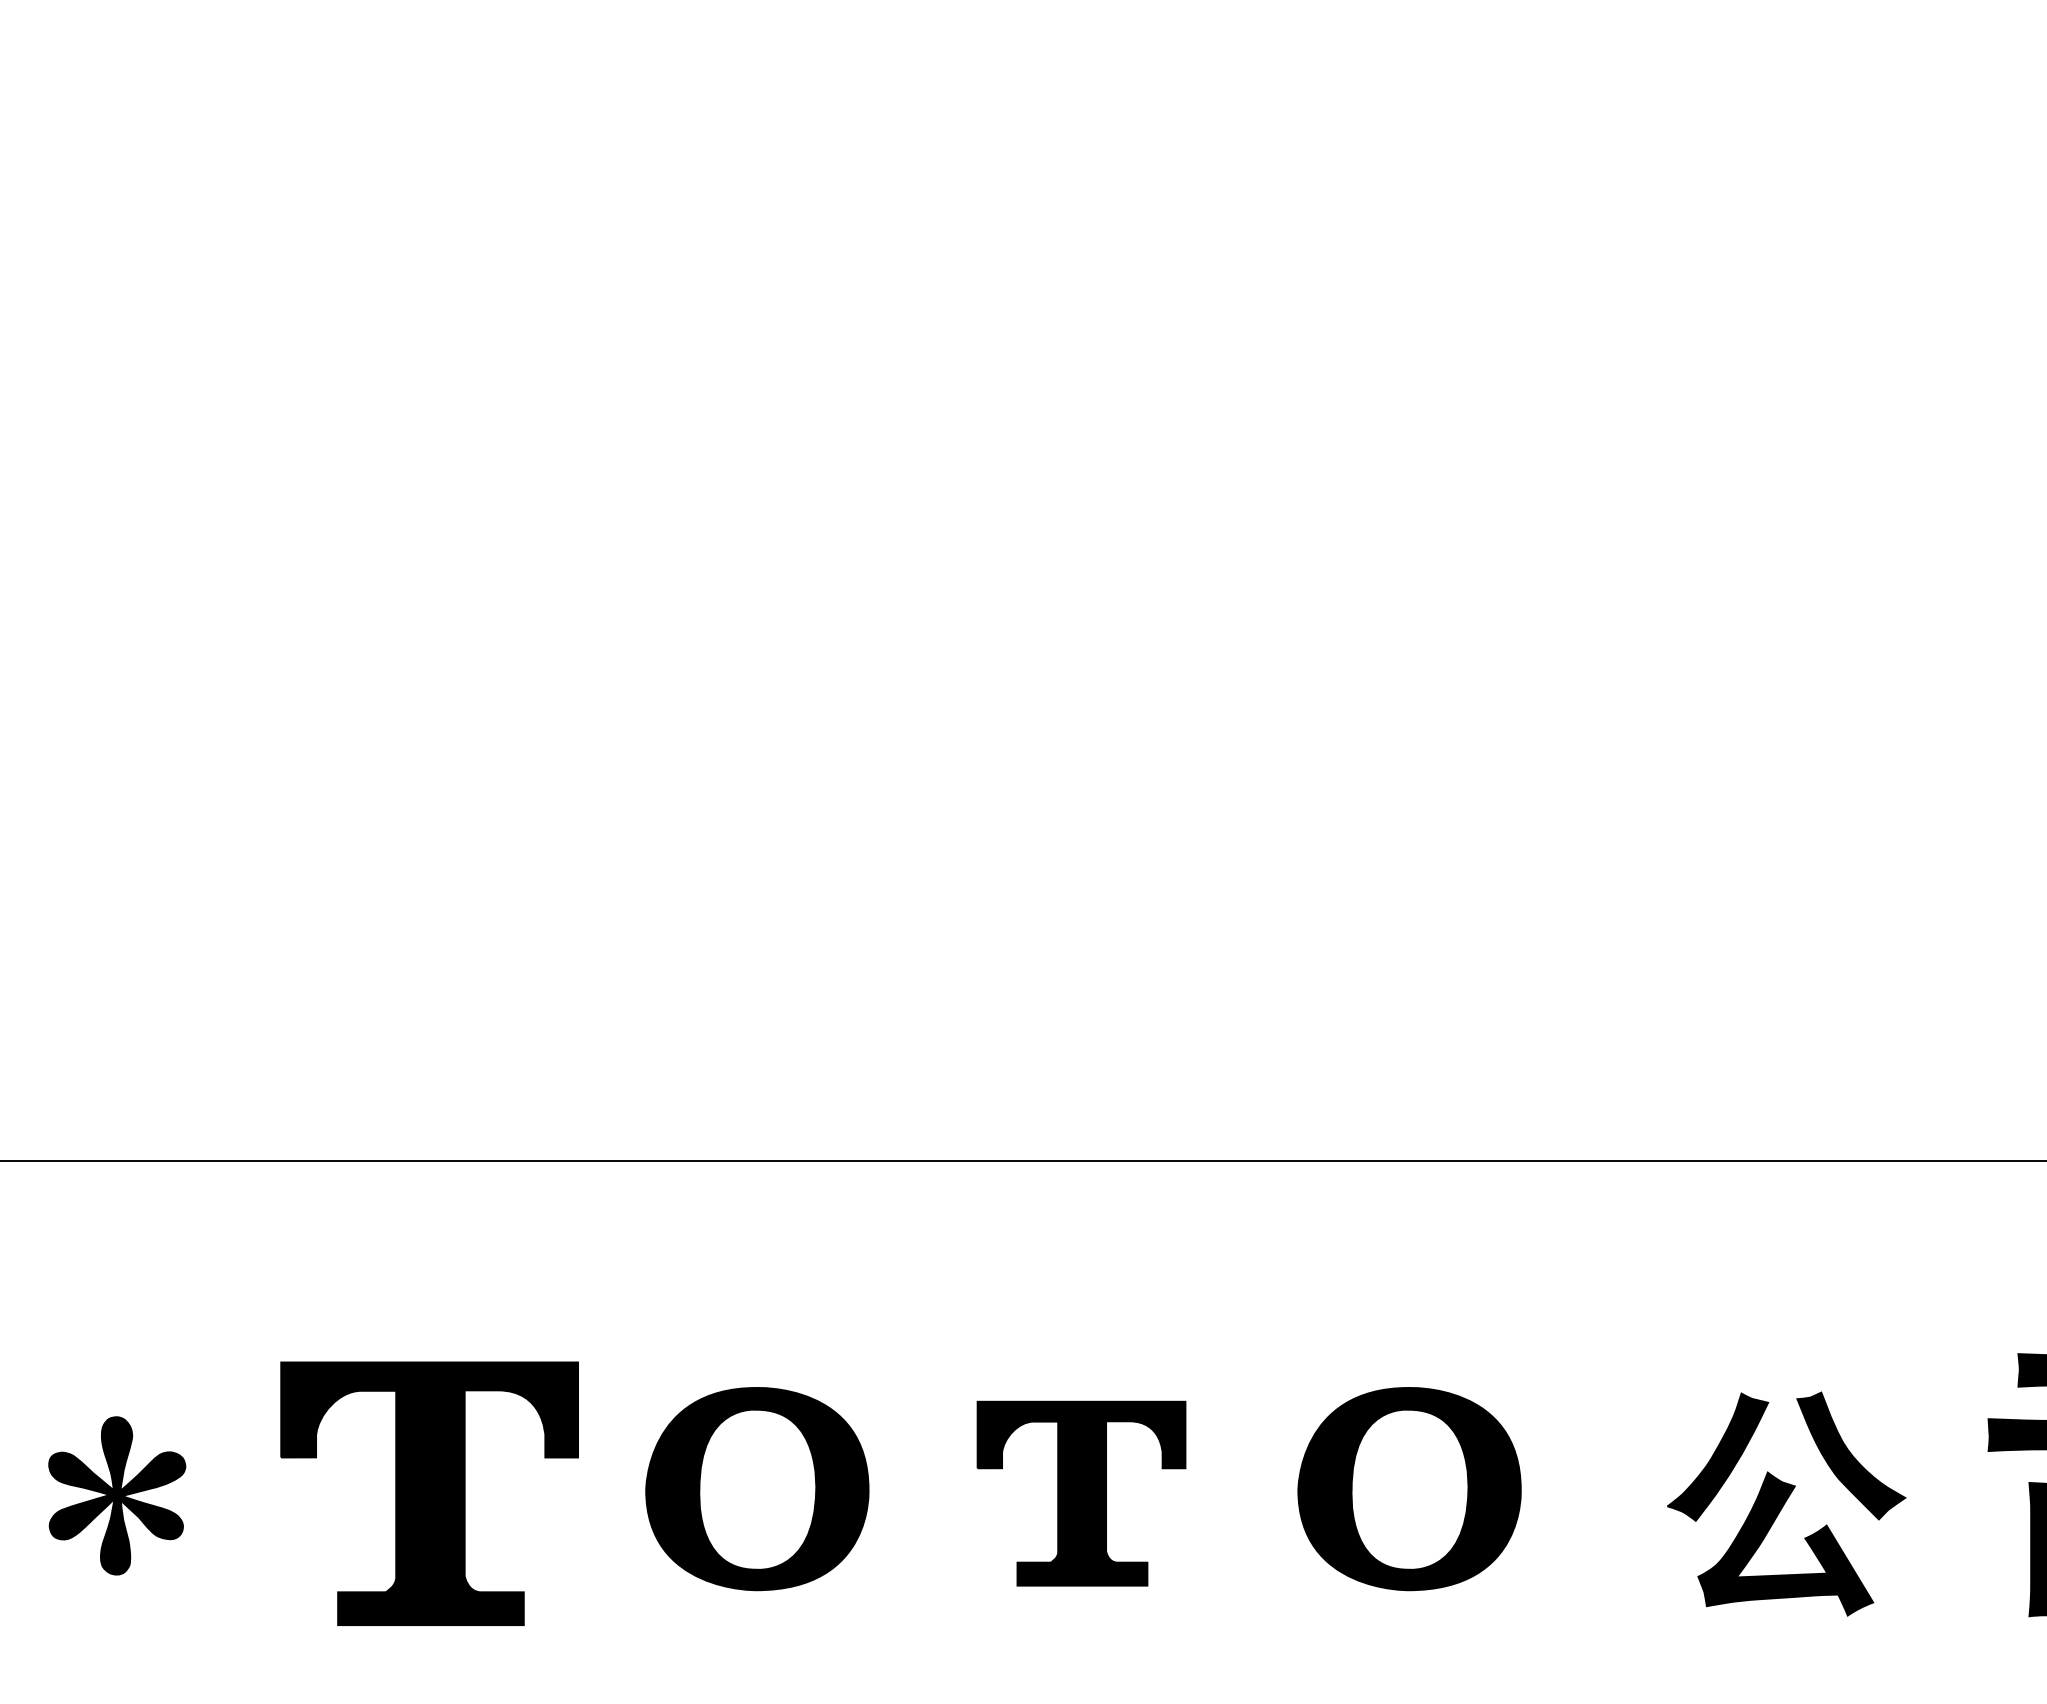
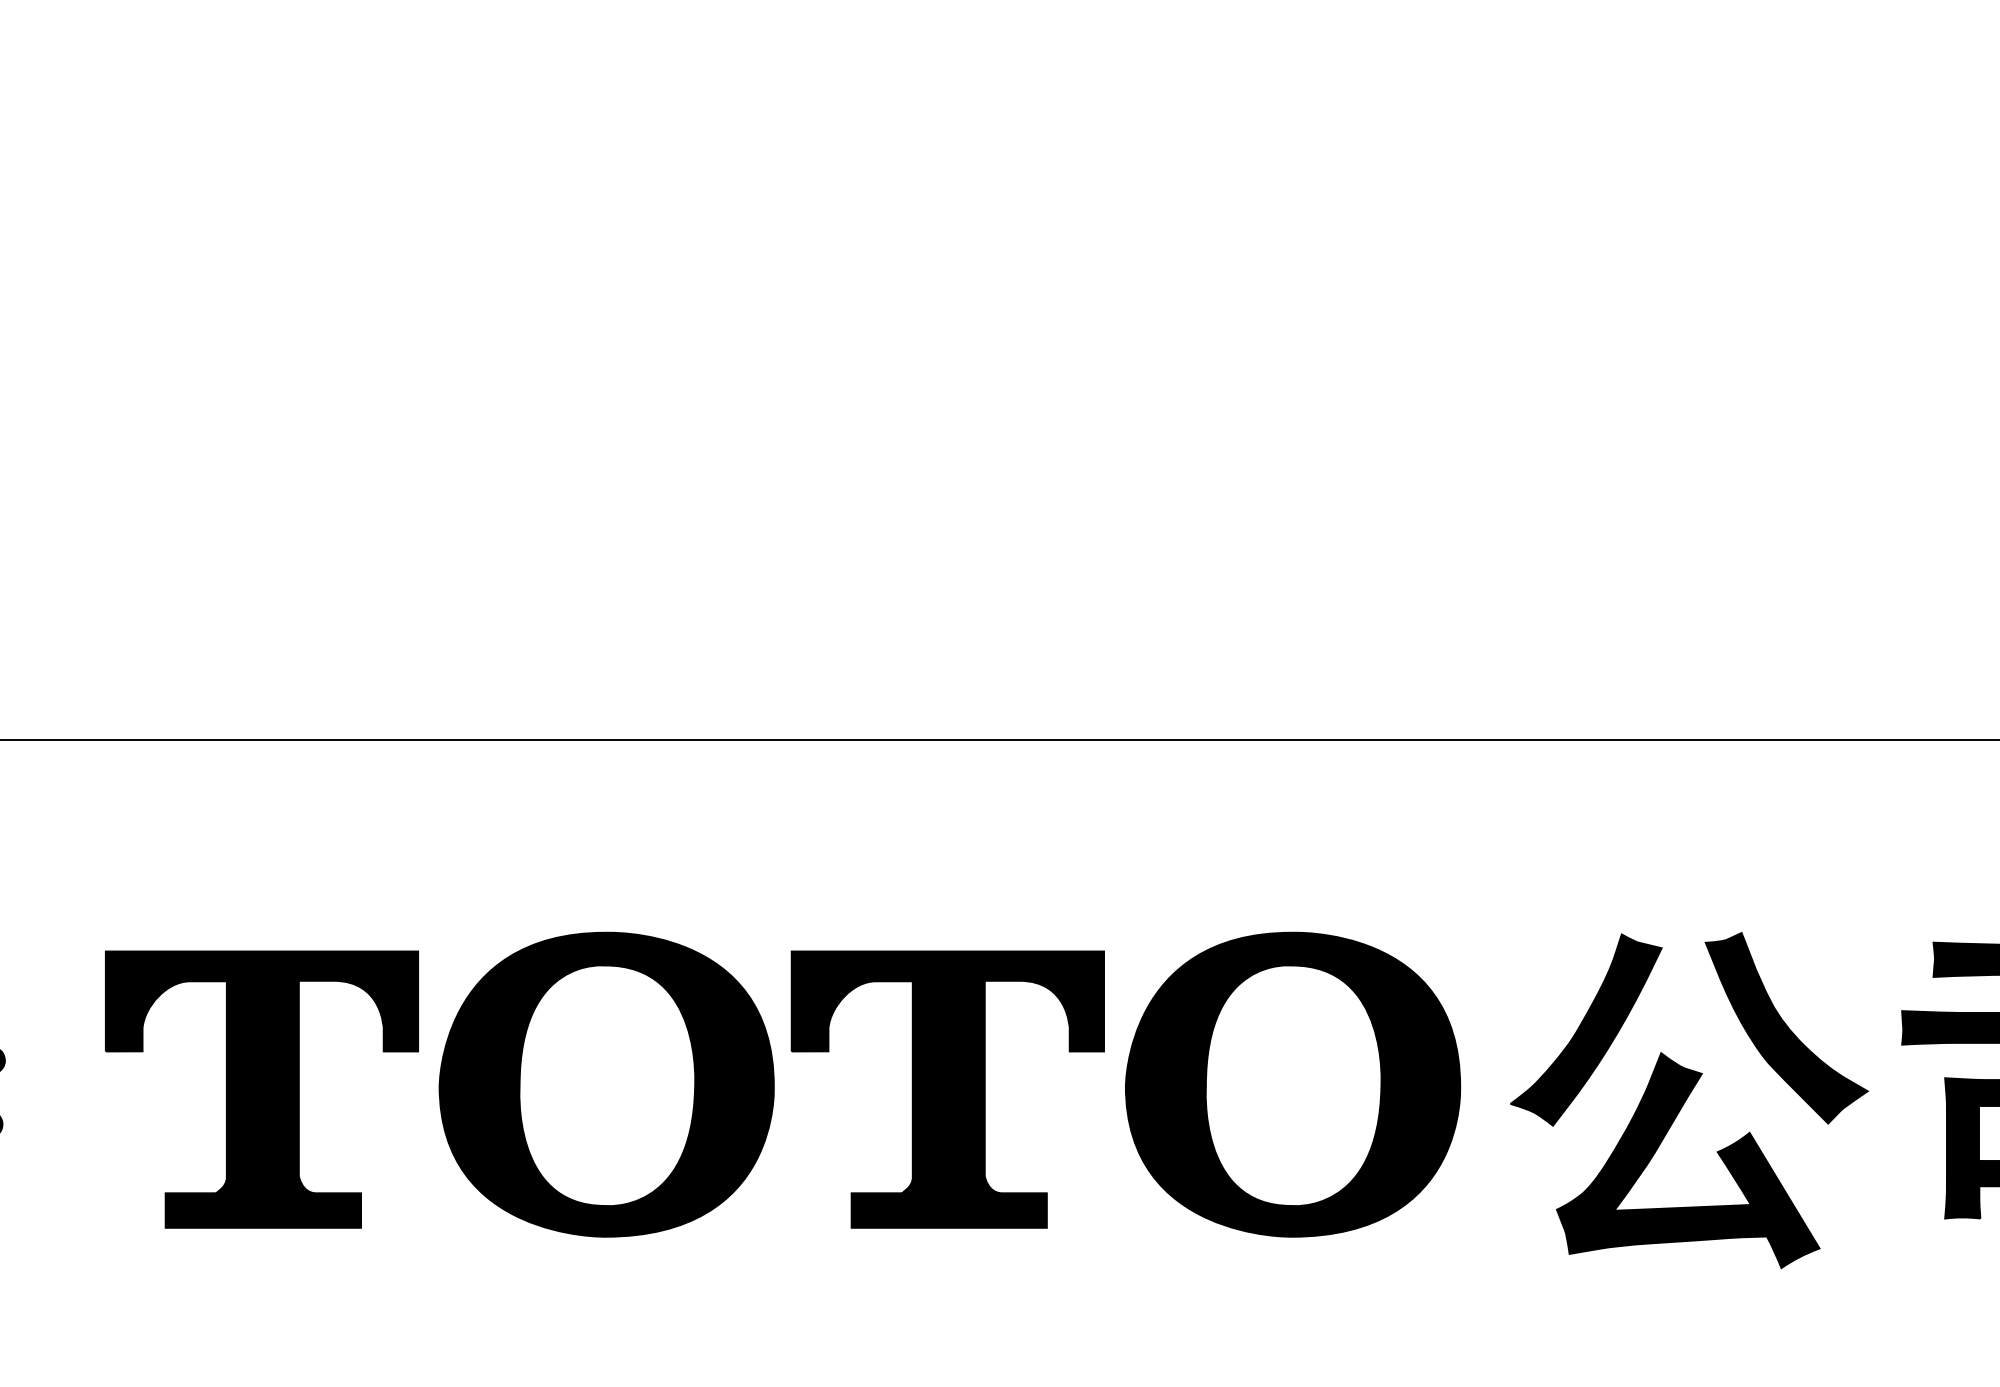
part: (757, 1488) -> (606, 1084), size x1.43
part: (1409, 1488) -> (1292, 1084), size x1.43
part: (1081, 1493) -> (947, 1089), size x1.43
part: (1786, 1503) -> (1689, 1099), size x1.43

